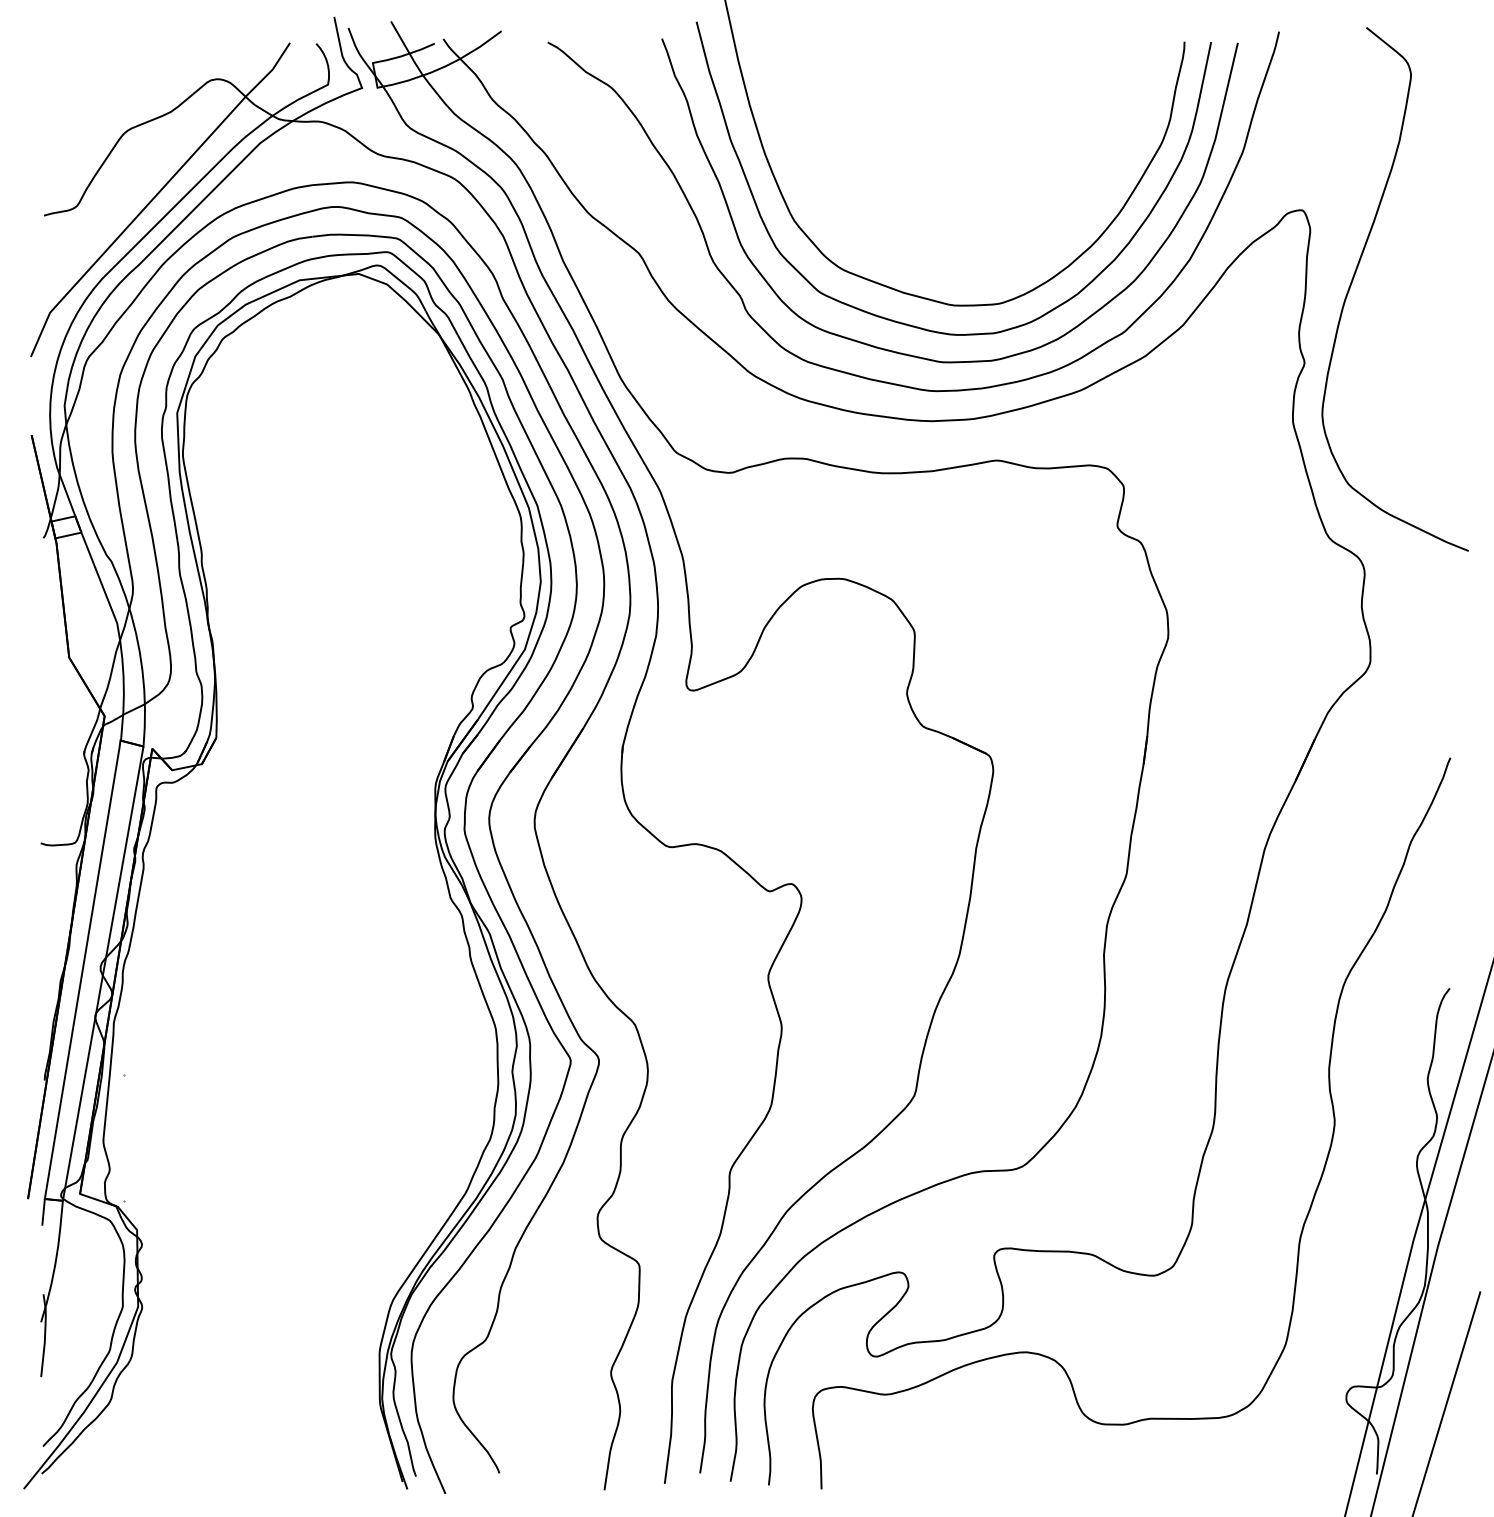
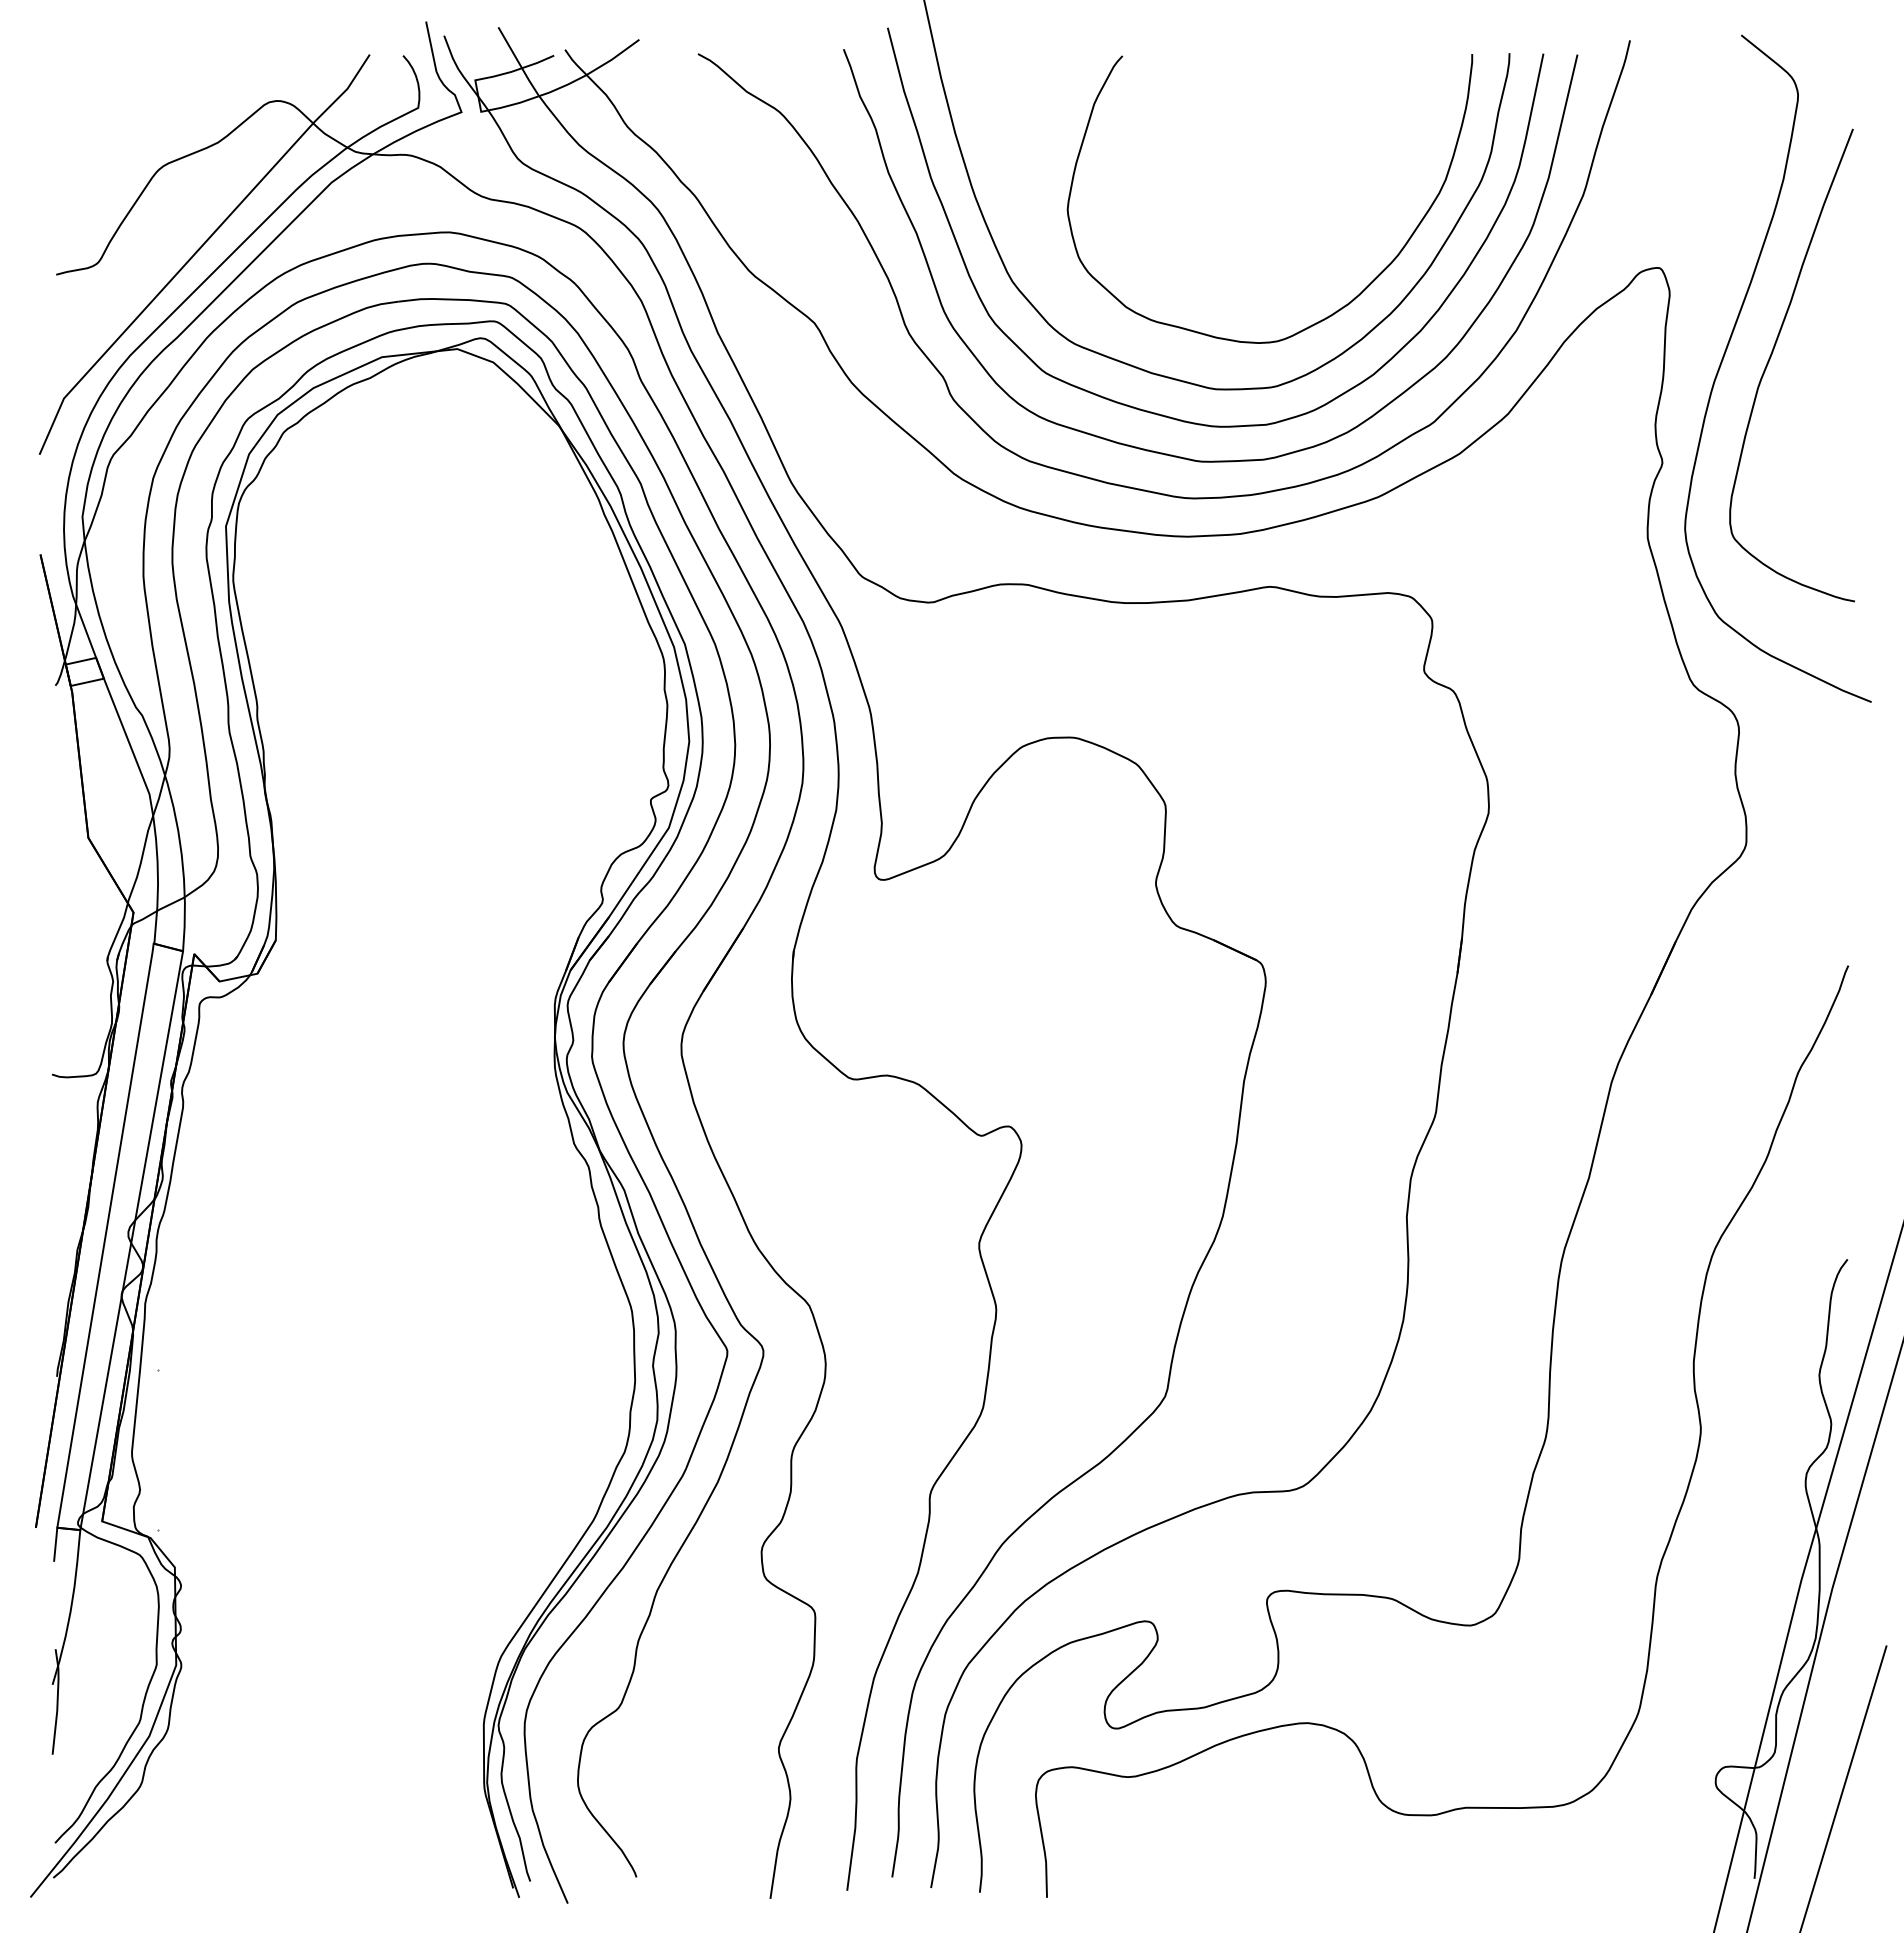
curve: (1053, 240) -> (1342, 306), added
curve: (1390, 280) -> (1771, 357), added

